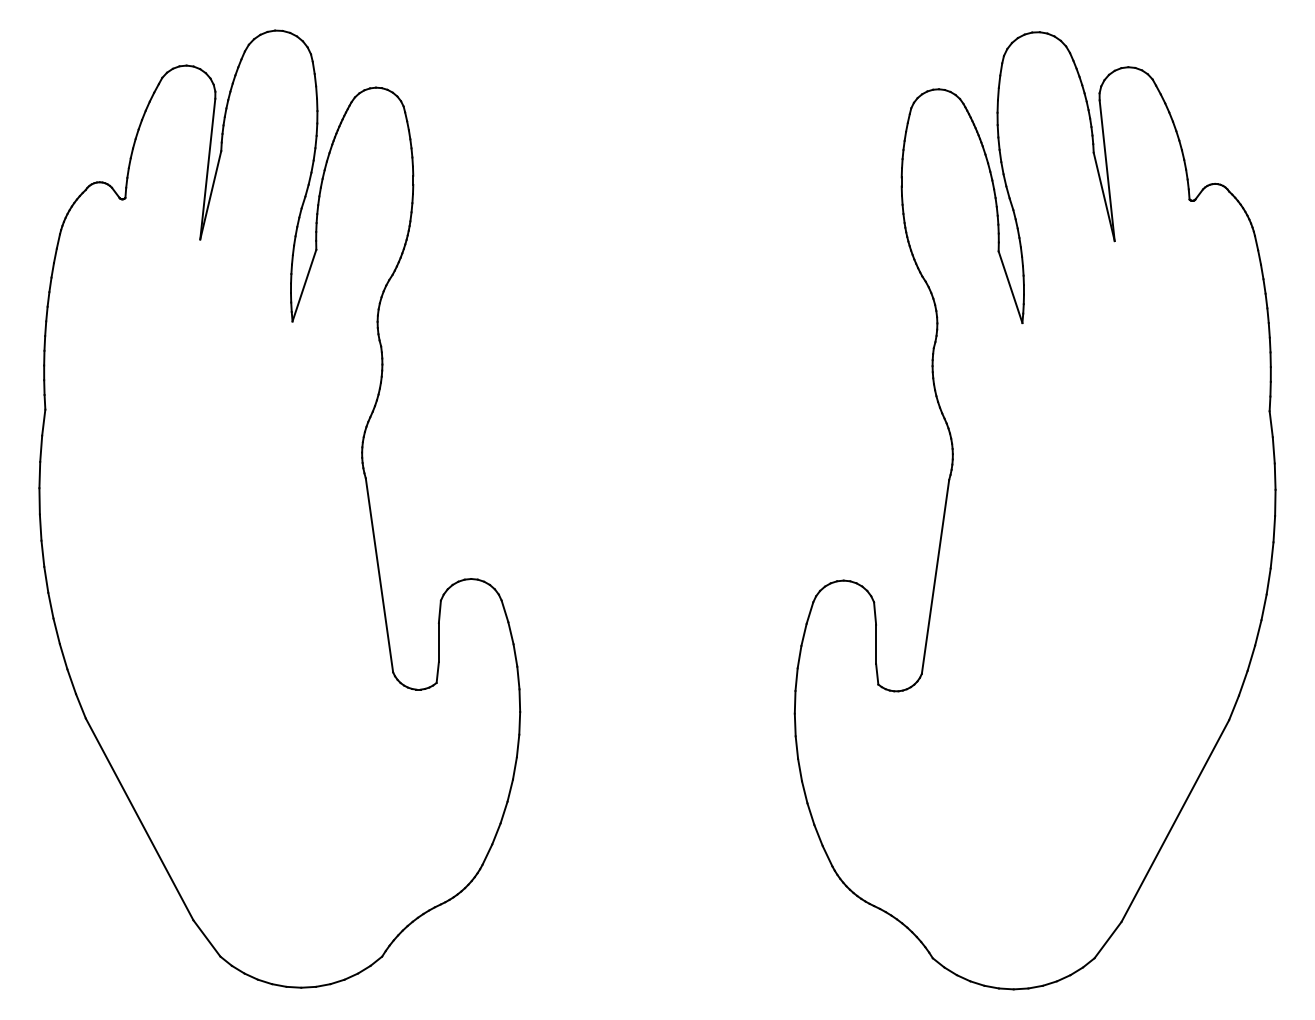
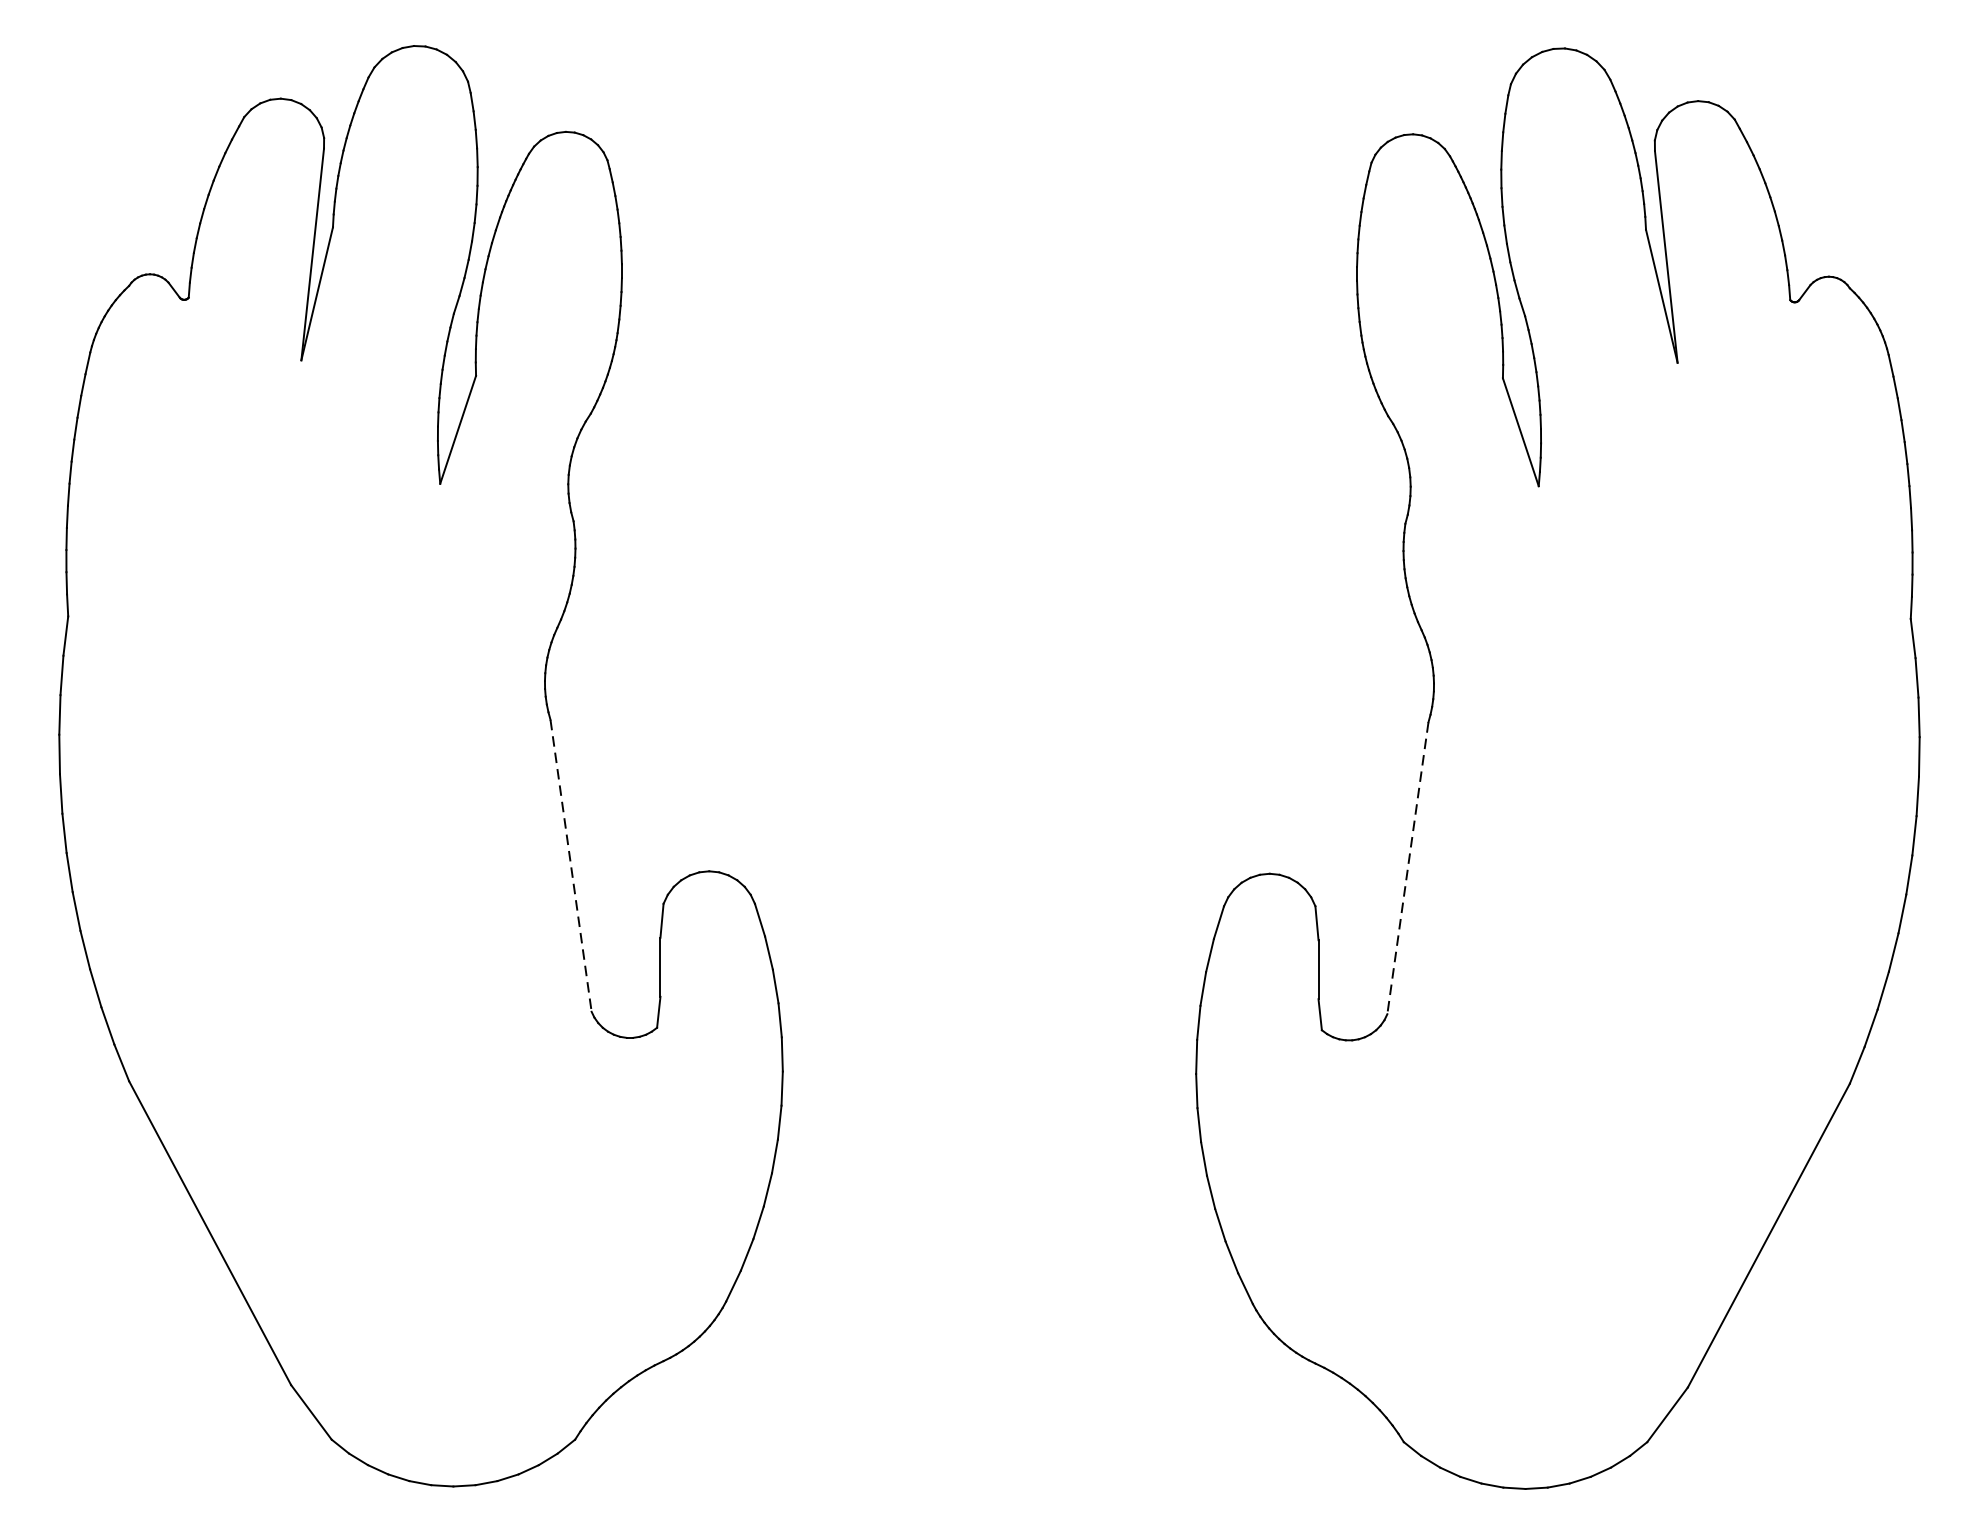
line: (379, 575) -> (571, 866), solid -> dashed
line: (935, 576) -> (1407, 867), solid -> dashed

